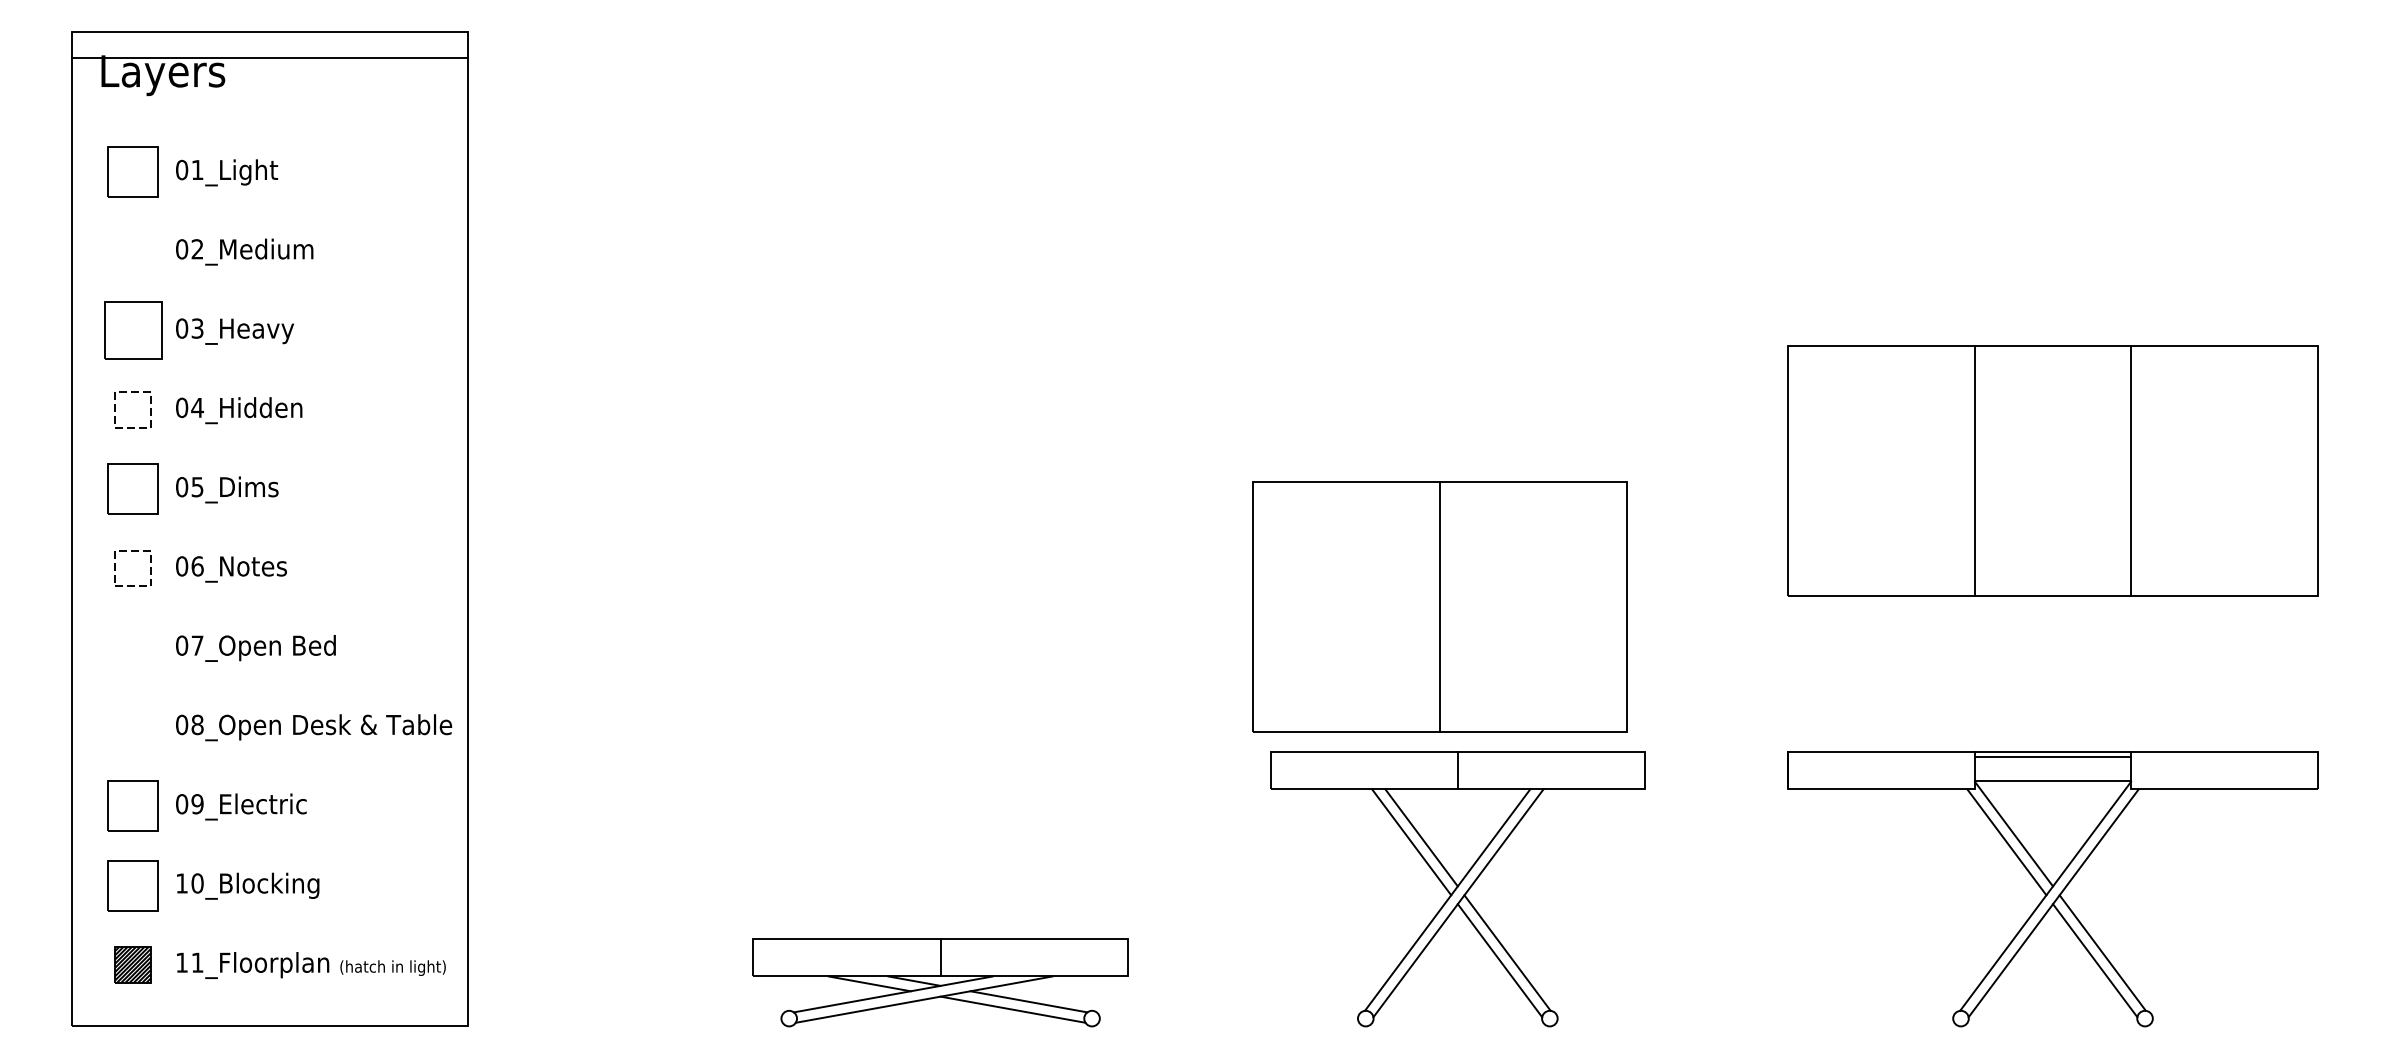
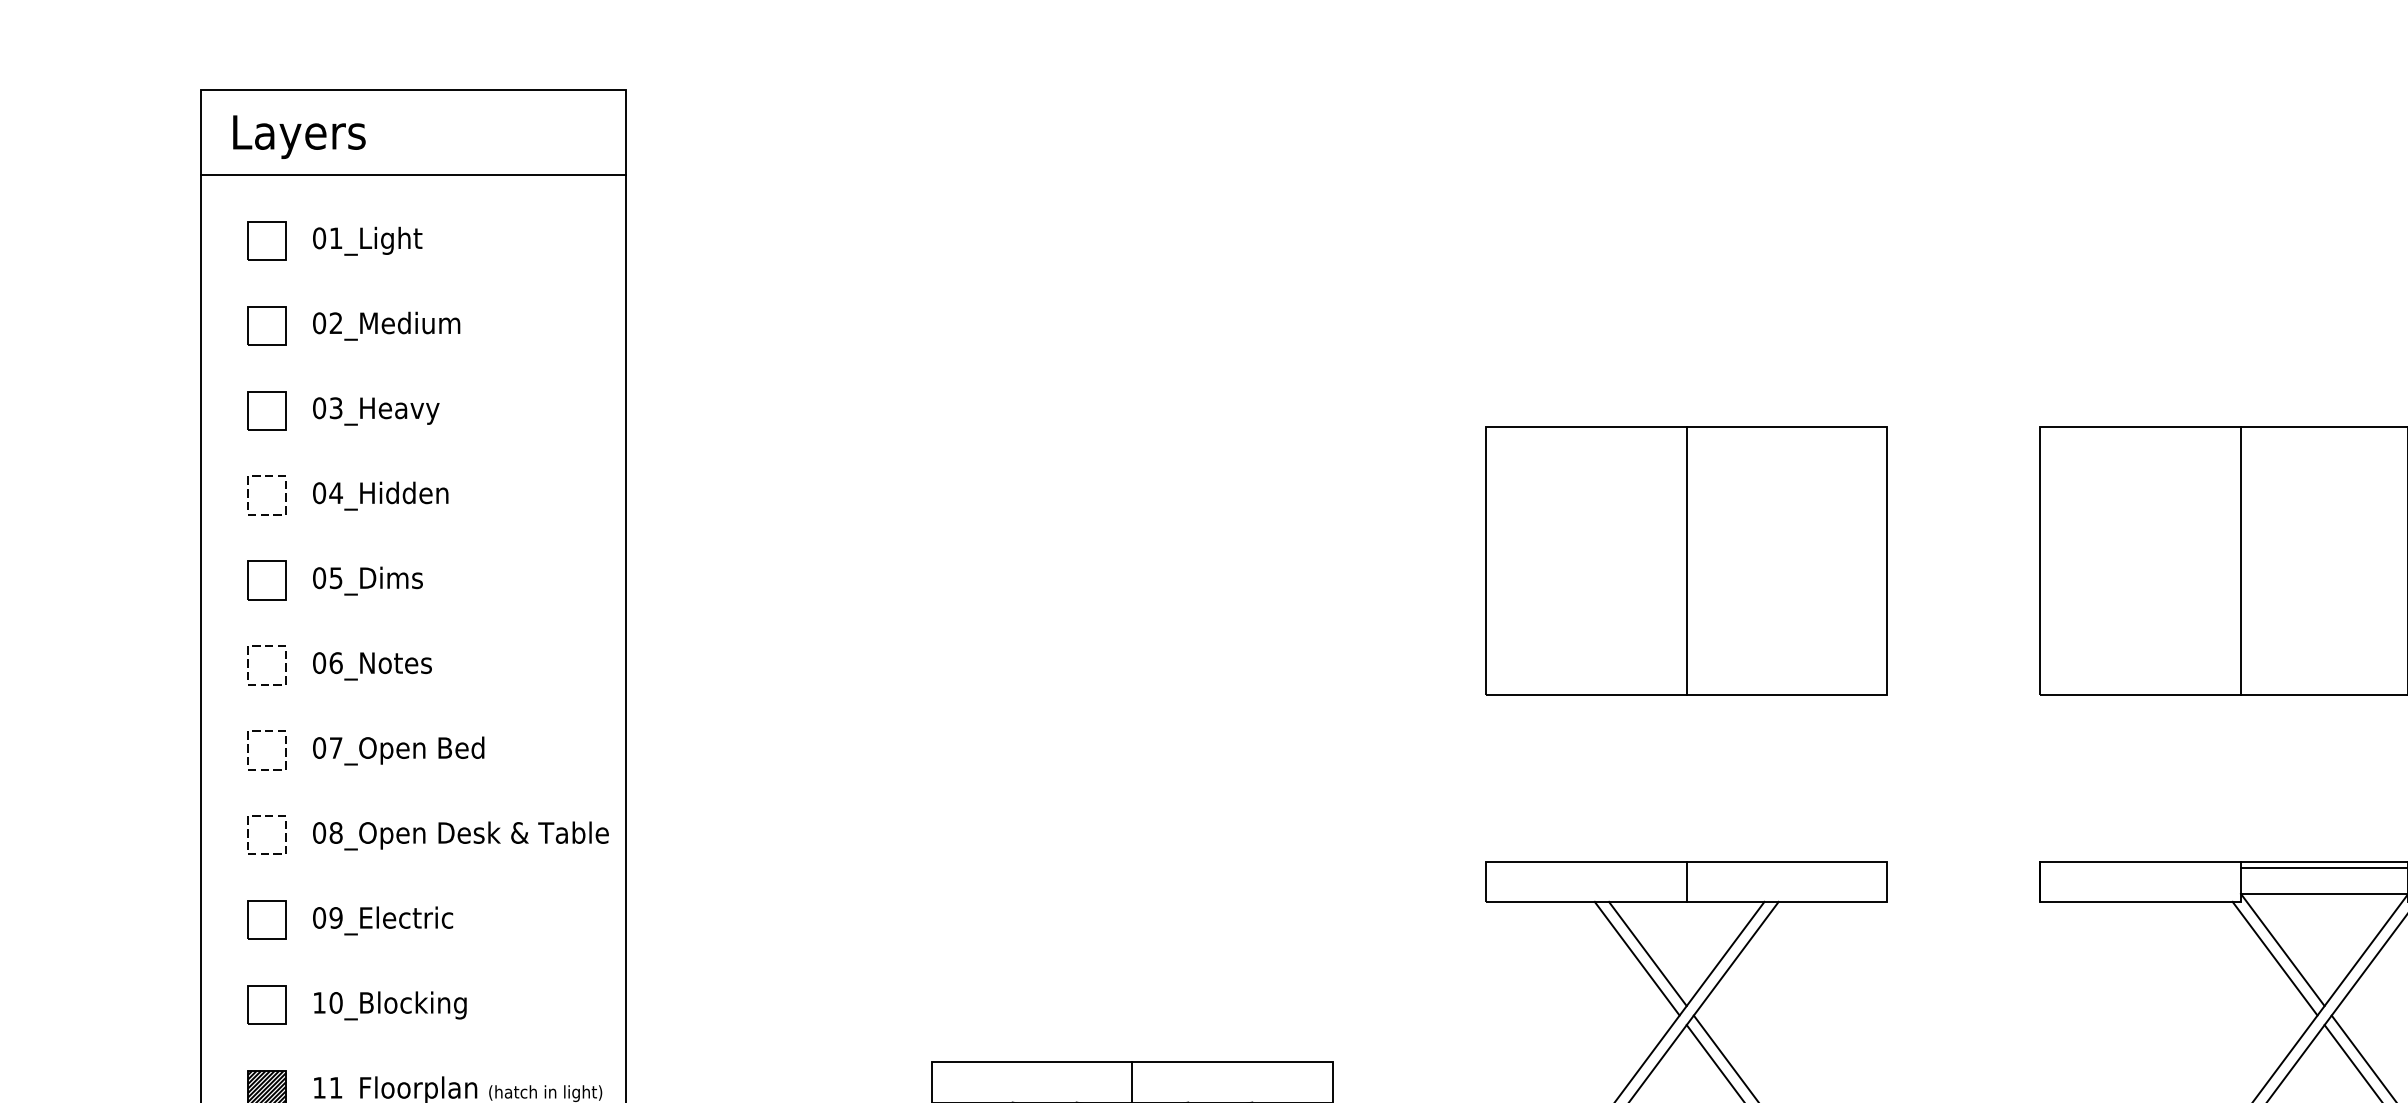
line: (269, 57) -> (413, 174), moved
part: (132, 171) -> (266, 239), size x0.71
part: (132, 251) -> (266, 325), added
part: (132, 330) -> (266, 410), size x0.62
part: (132, 489) -> (266, 580), size x0.71
part: (1439, 606) -> (1686, 560), moved
part: (132, 630) -> (266, 731), added
part: (132, 709) -> (266, 816), added
part: (132, 806) -> (266, 920), size x0.71
part: (132, 885) -> (266, 1005), size x0.71

